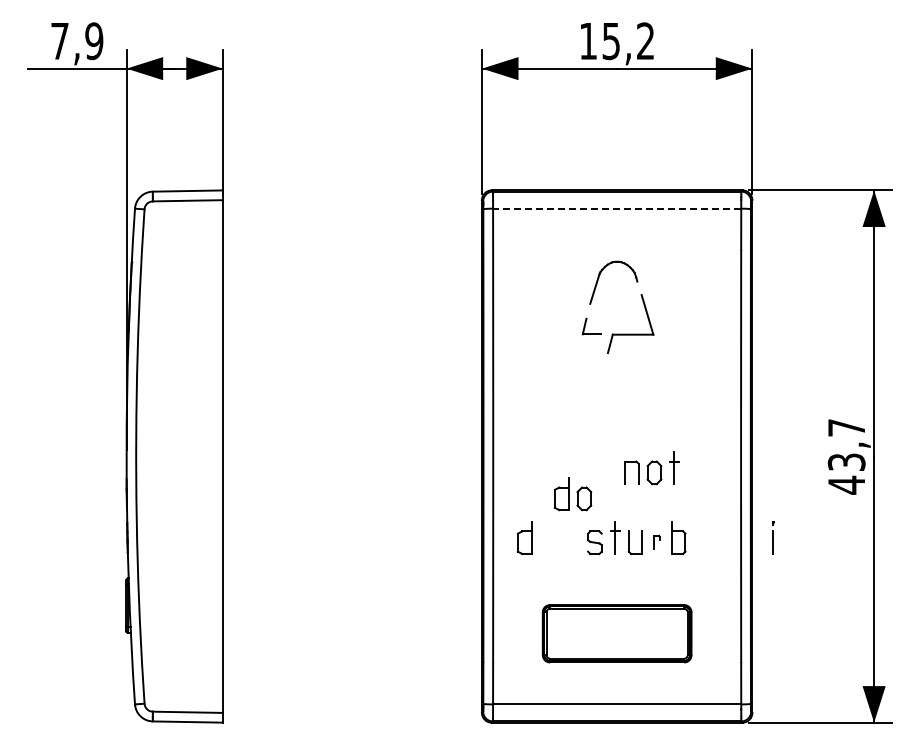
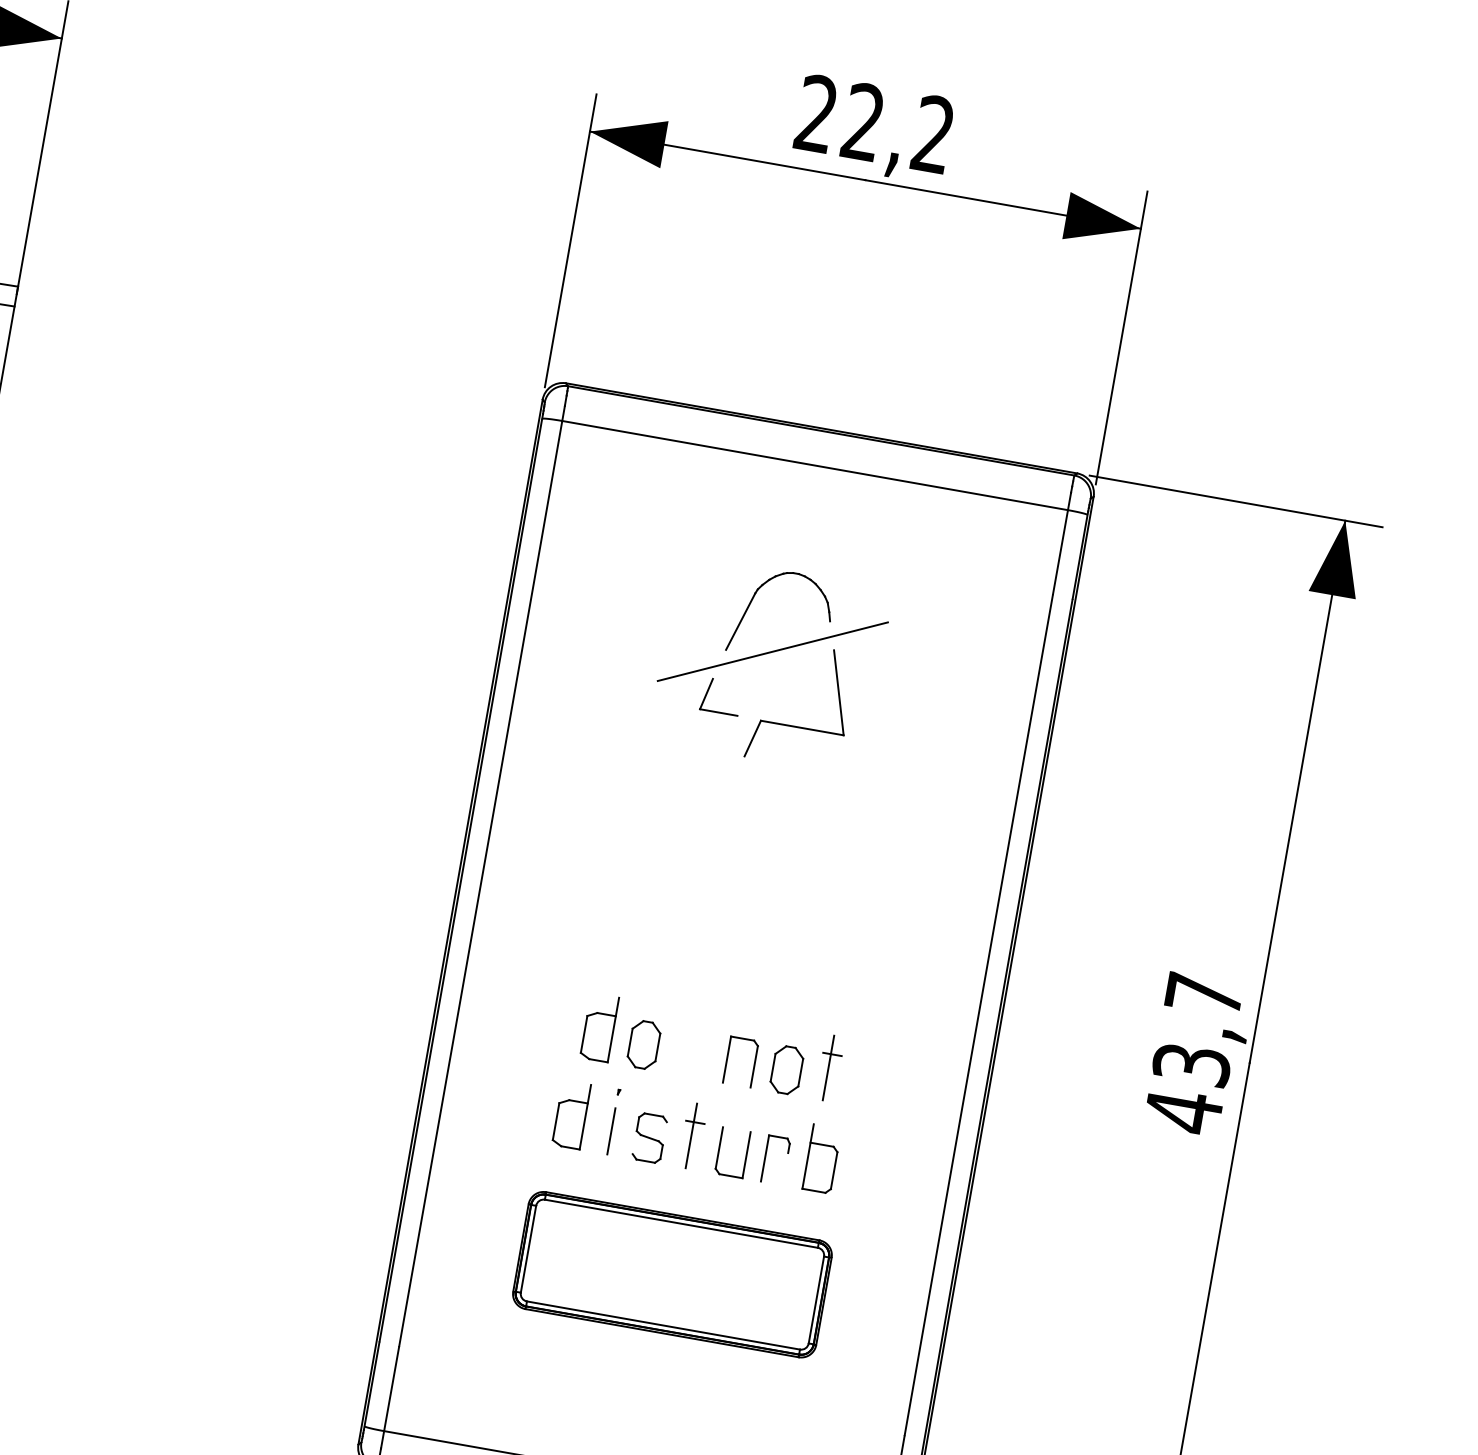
text: (599, 41) -> (839, 118), 15,2 -> 22,2
line: (616, 208) -> (813, 464), dashed -> solid
line: (612, 300) -> (772, 650), added
part: (651, 468) -> (782, 1060), moved
part: (524, 537) -> (571, 1113), moved
line: (773, 537) -> (614, 1120), moved
part: (656, 542) -> (775, 1159), size x1.67
part: (616, 633) -> (671, 1273), moved

